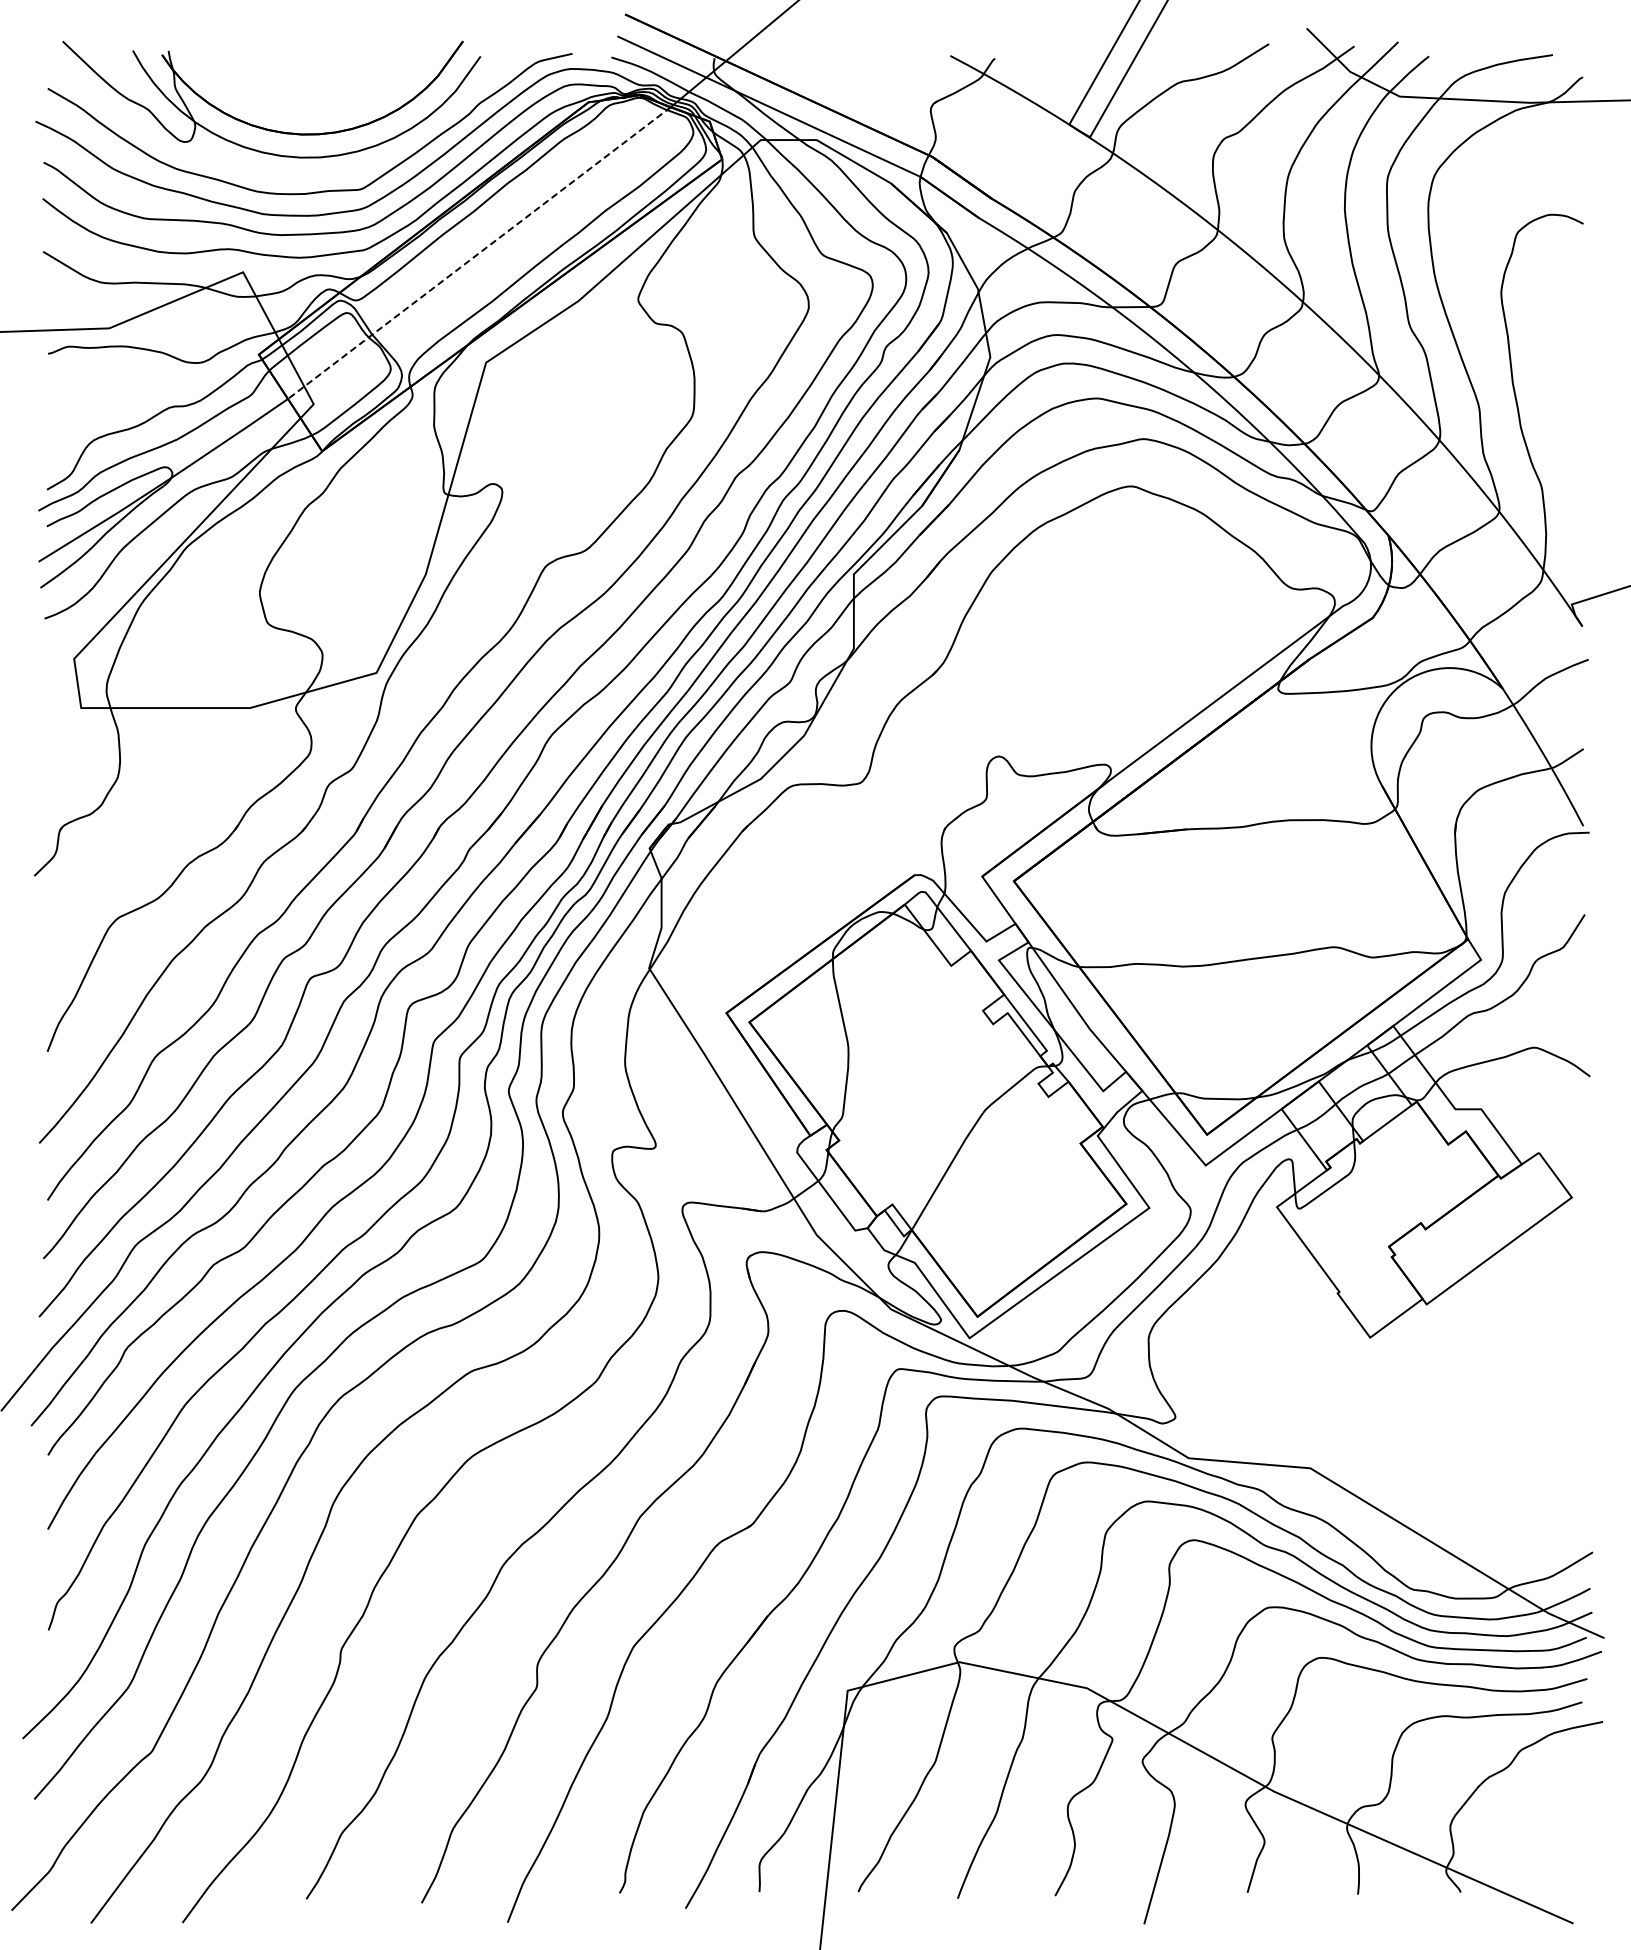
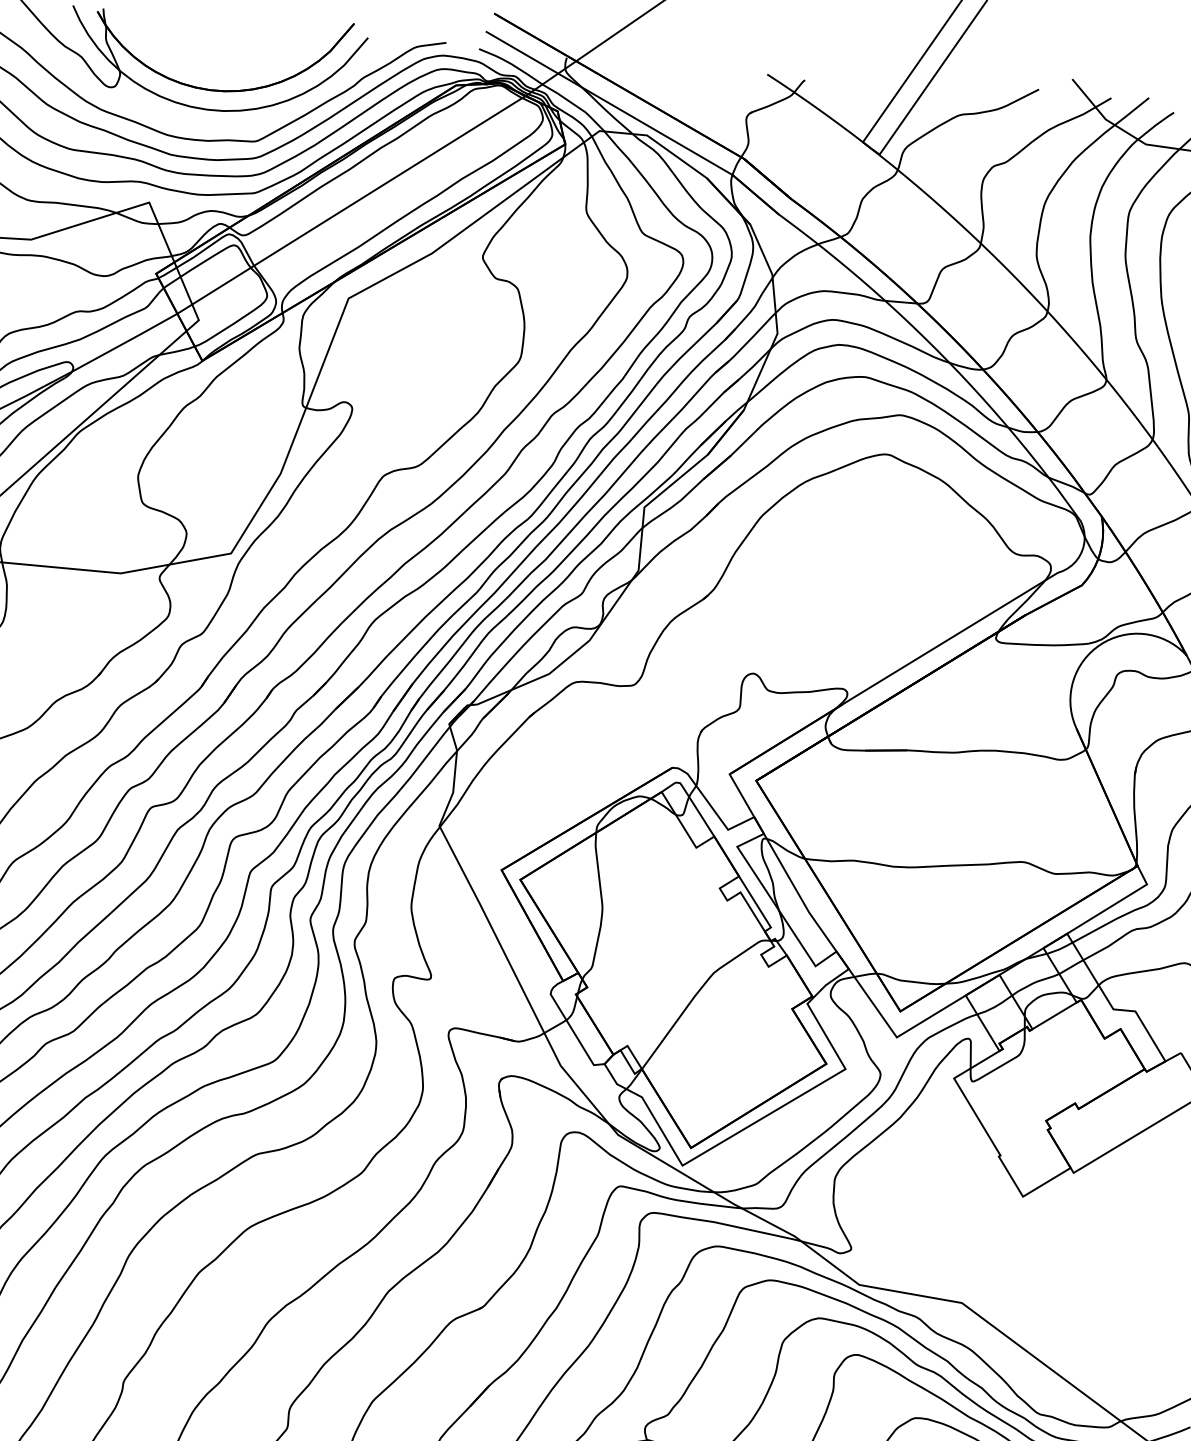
line: (479, 253) -> (351, 205), dashed -> solid

